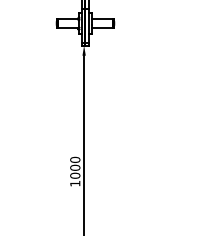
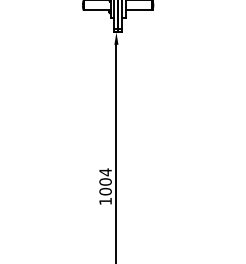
text: (75, 159) -> (105, 171), 1000 -> 1004

